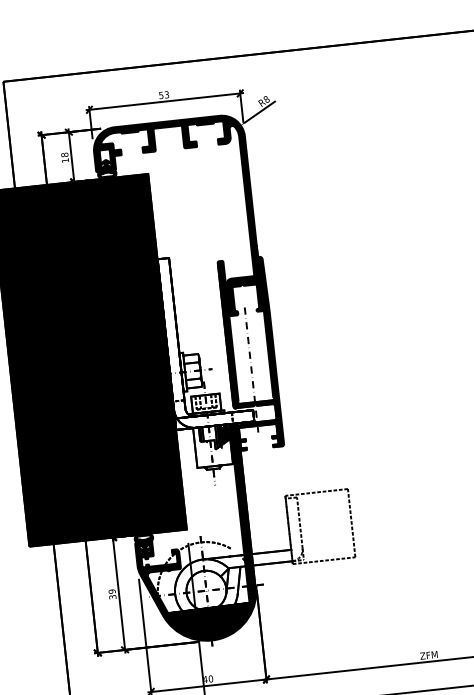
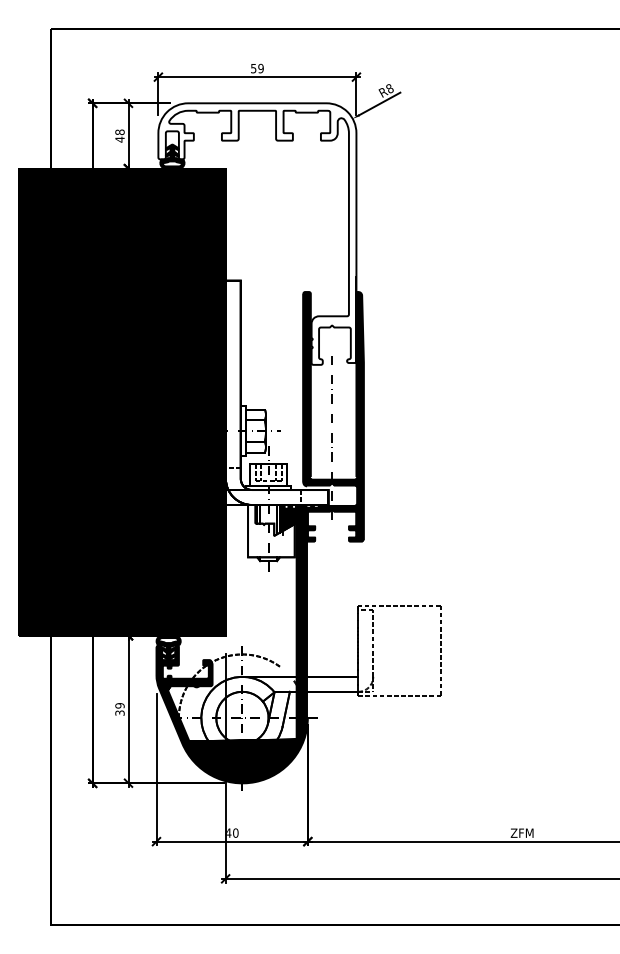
text: (166, 94) -> (260, 68), 53 -> 59
text: (65, 160) -> (119, 139), 18 -> 48
fill: (177, 220) -> (257, 233), removed

